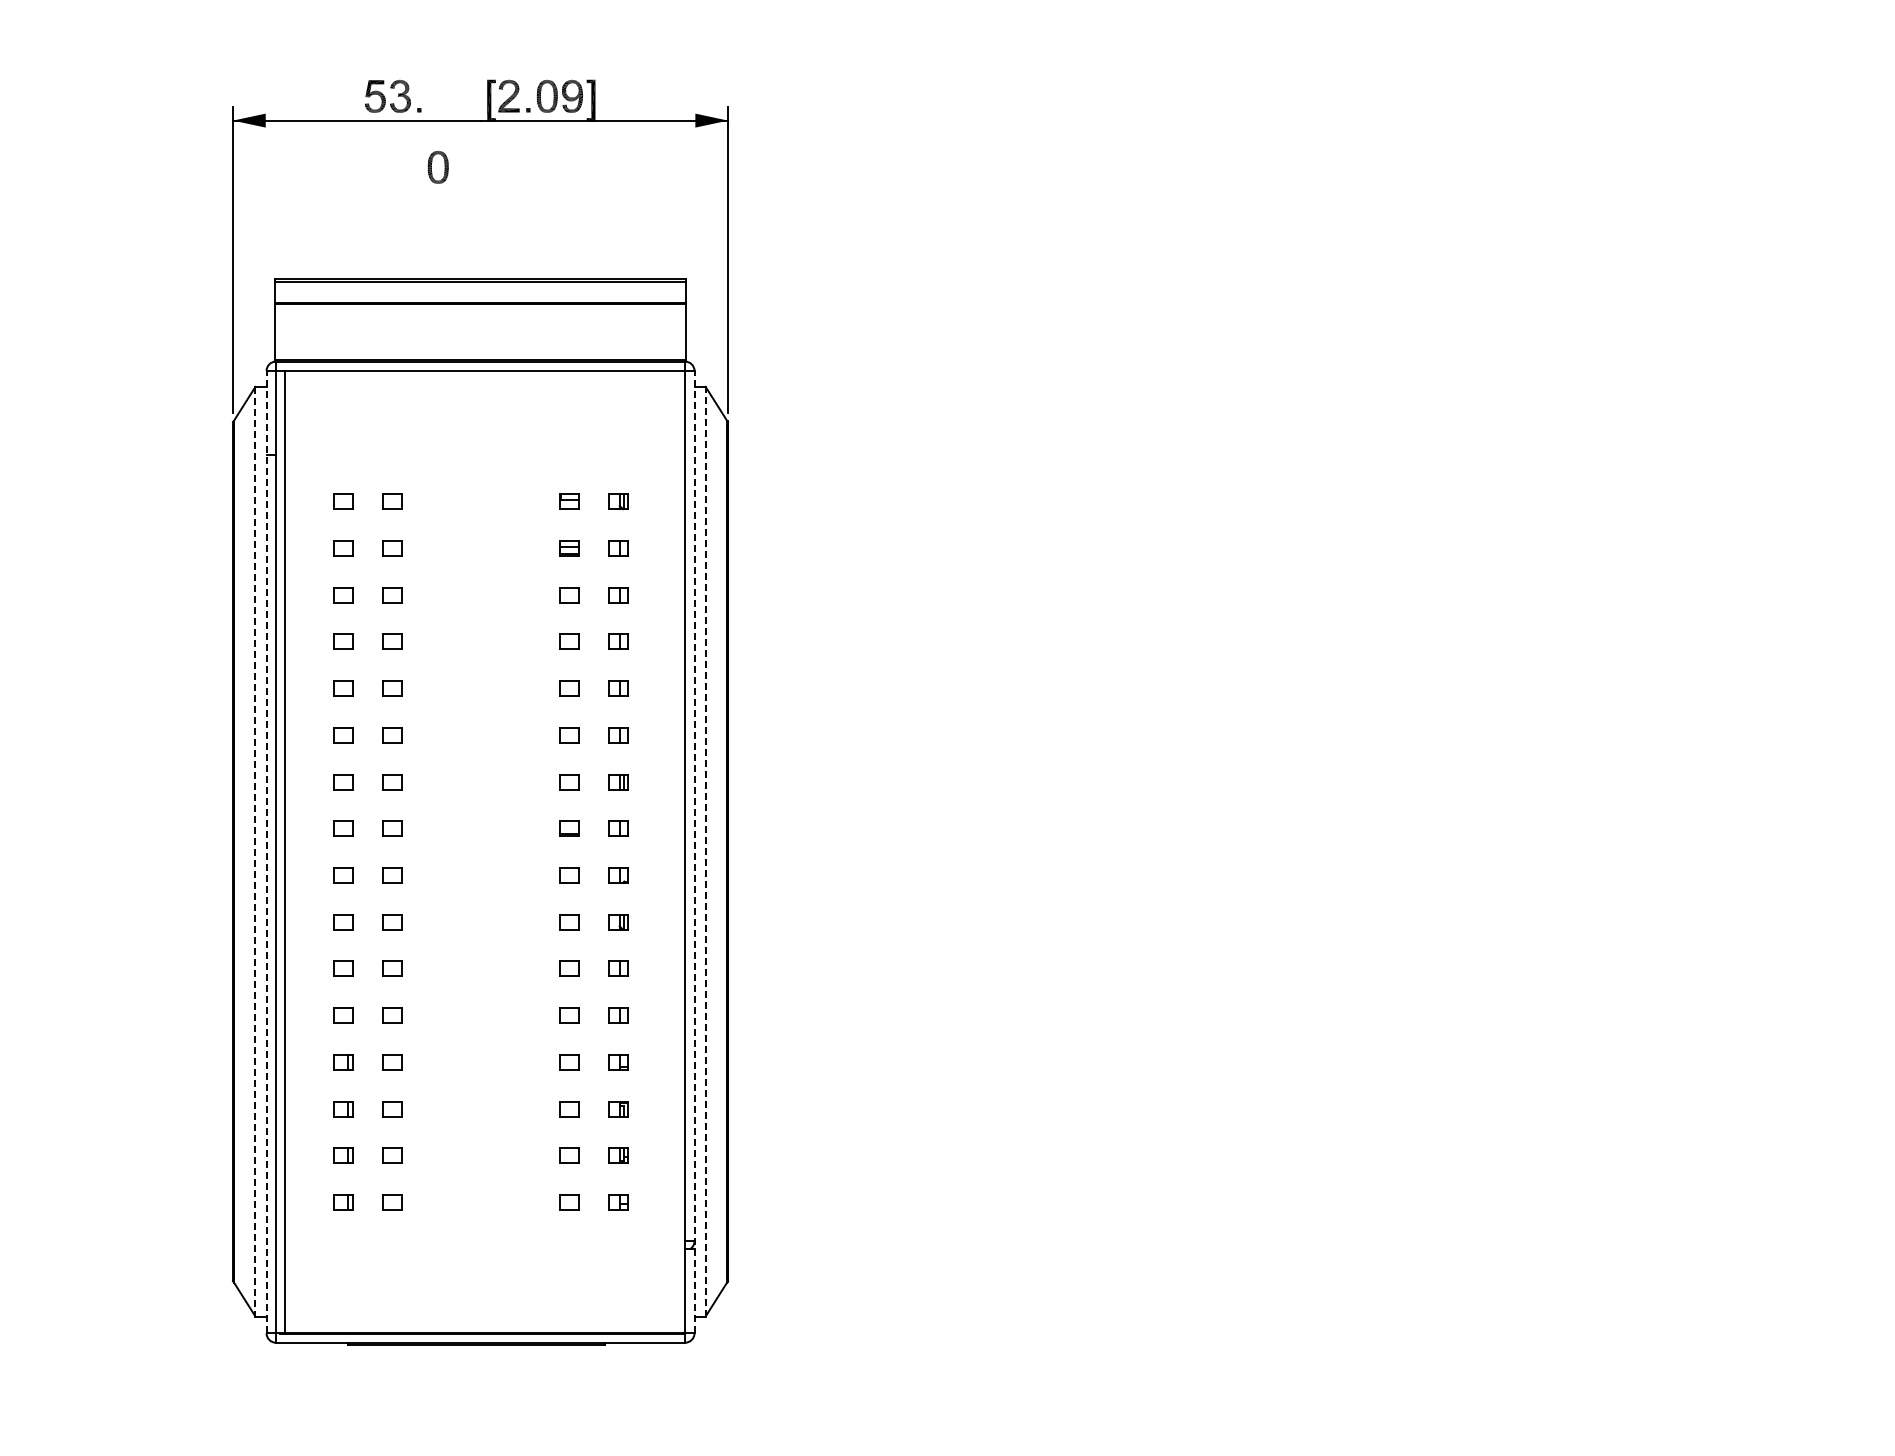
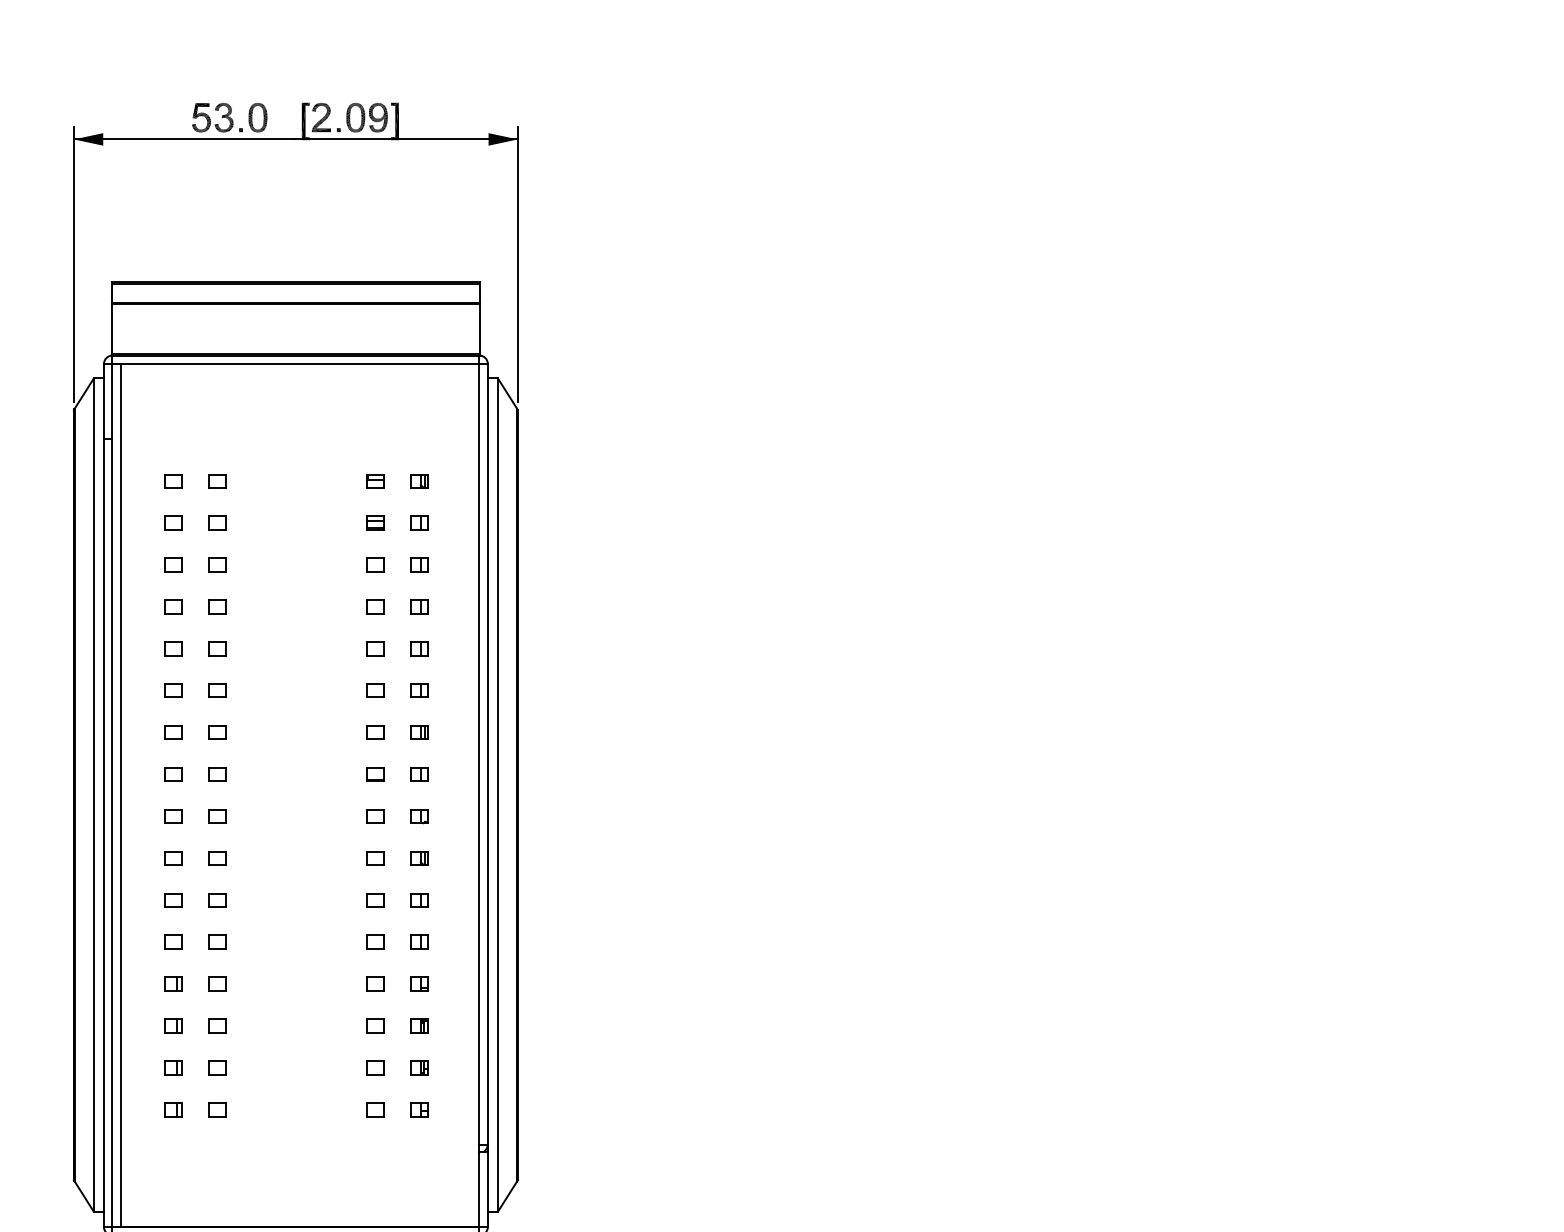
part: (437, 166) -> (257, 116), moved
line: (255, 851) -> (94, 794), dashed -> solid
line: (266, 851) -> (103, 794), dashed -> solid
line: (694, 851) -> (487, 794), dashed -> solid
line: (705, 851) -> (497, 794), dashed -> solid

